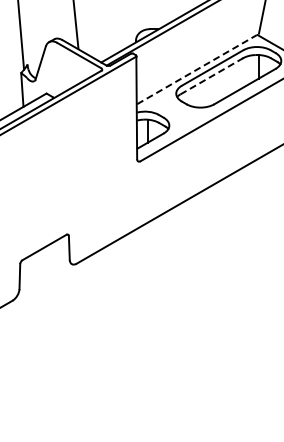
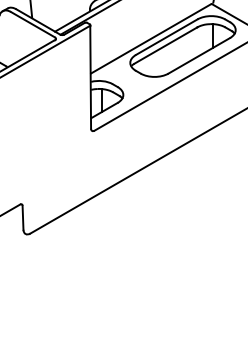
line: (196, 69) -> (150, 38), dashed -> solid
line: (212, 76) -> (166, 45), dashed -> solid

